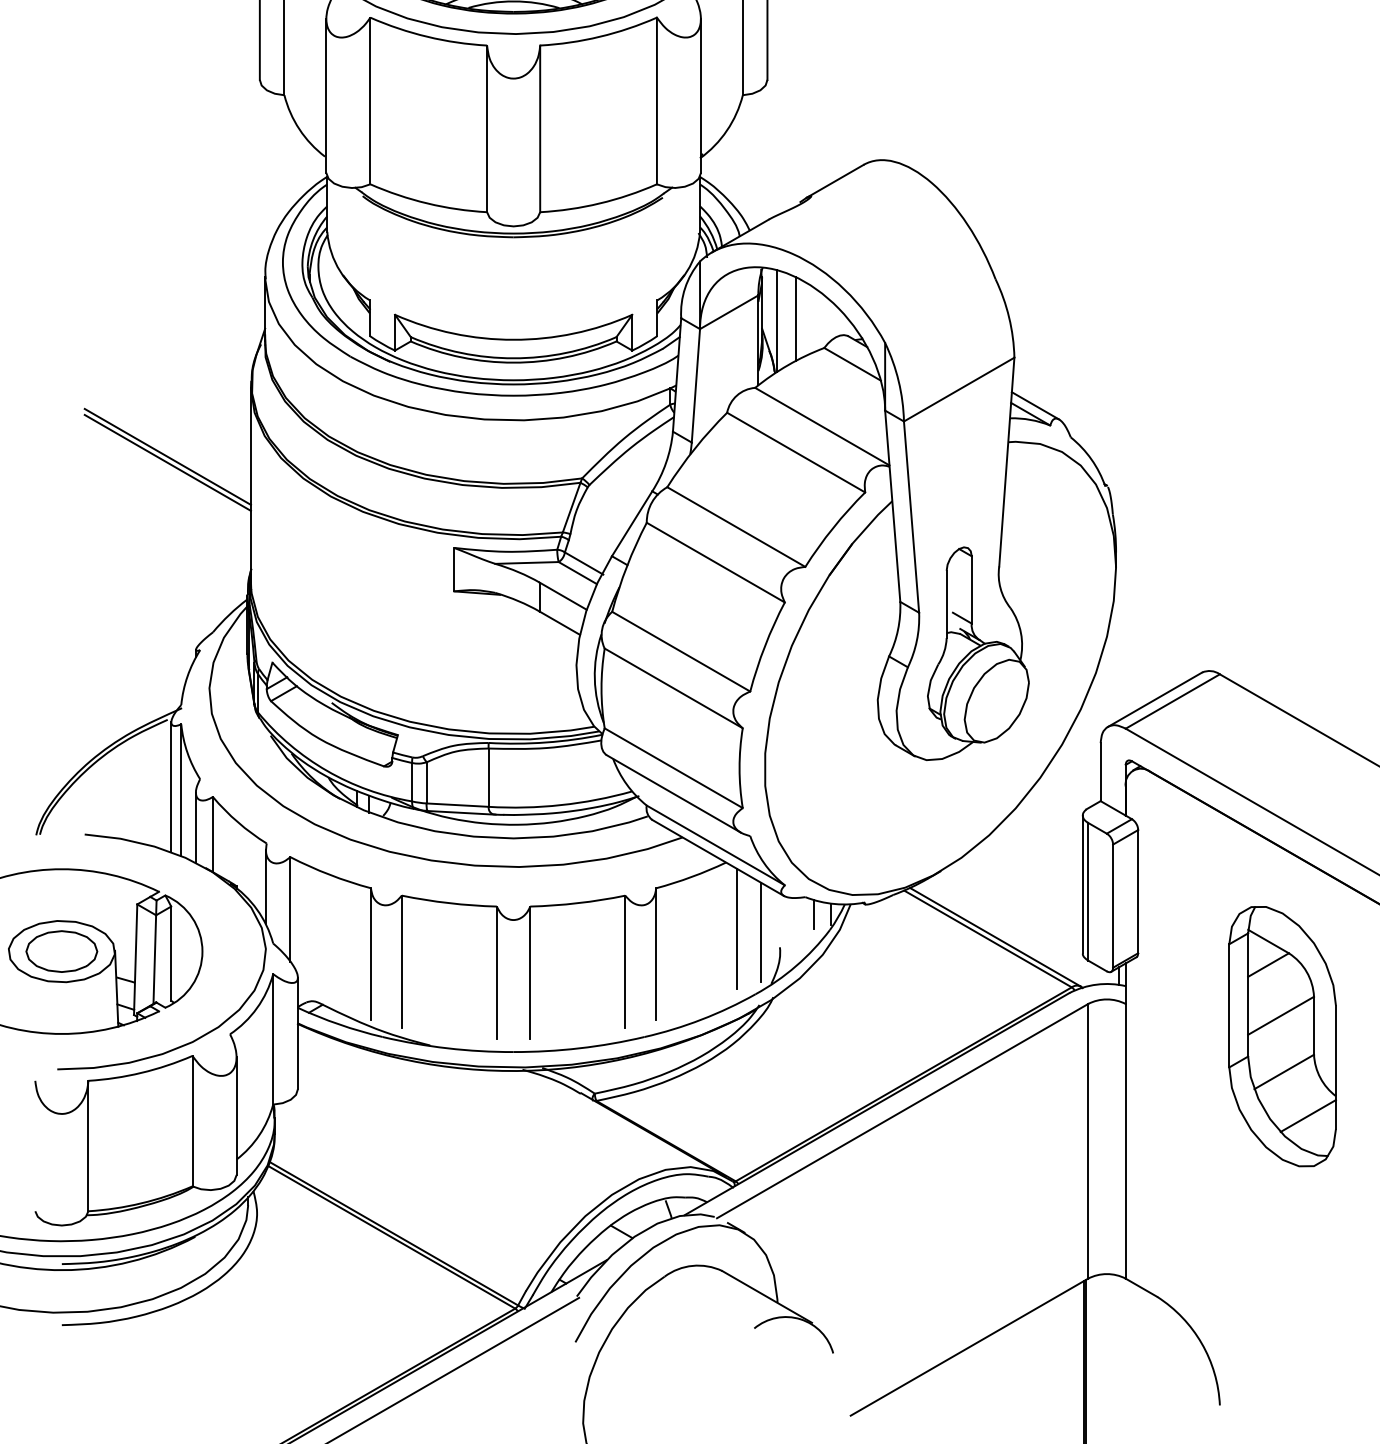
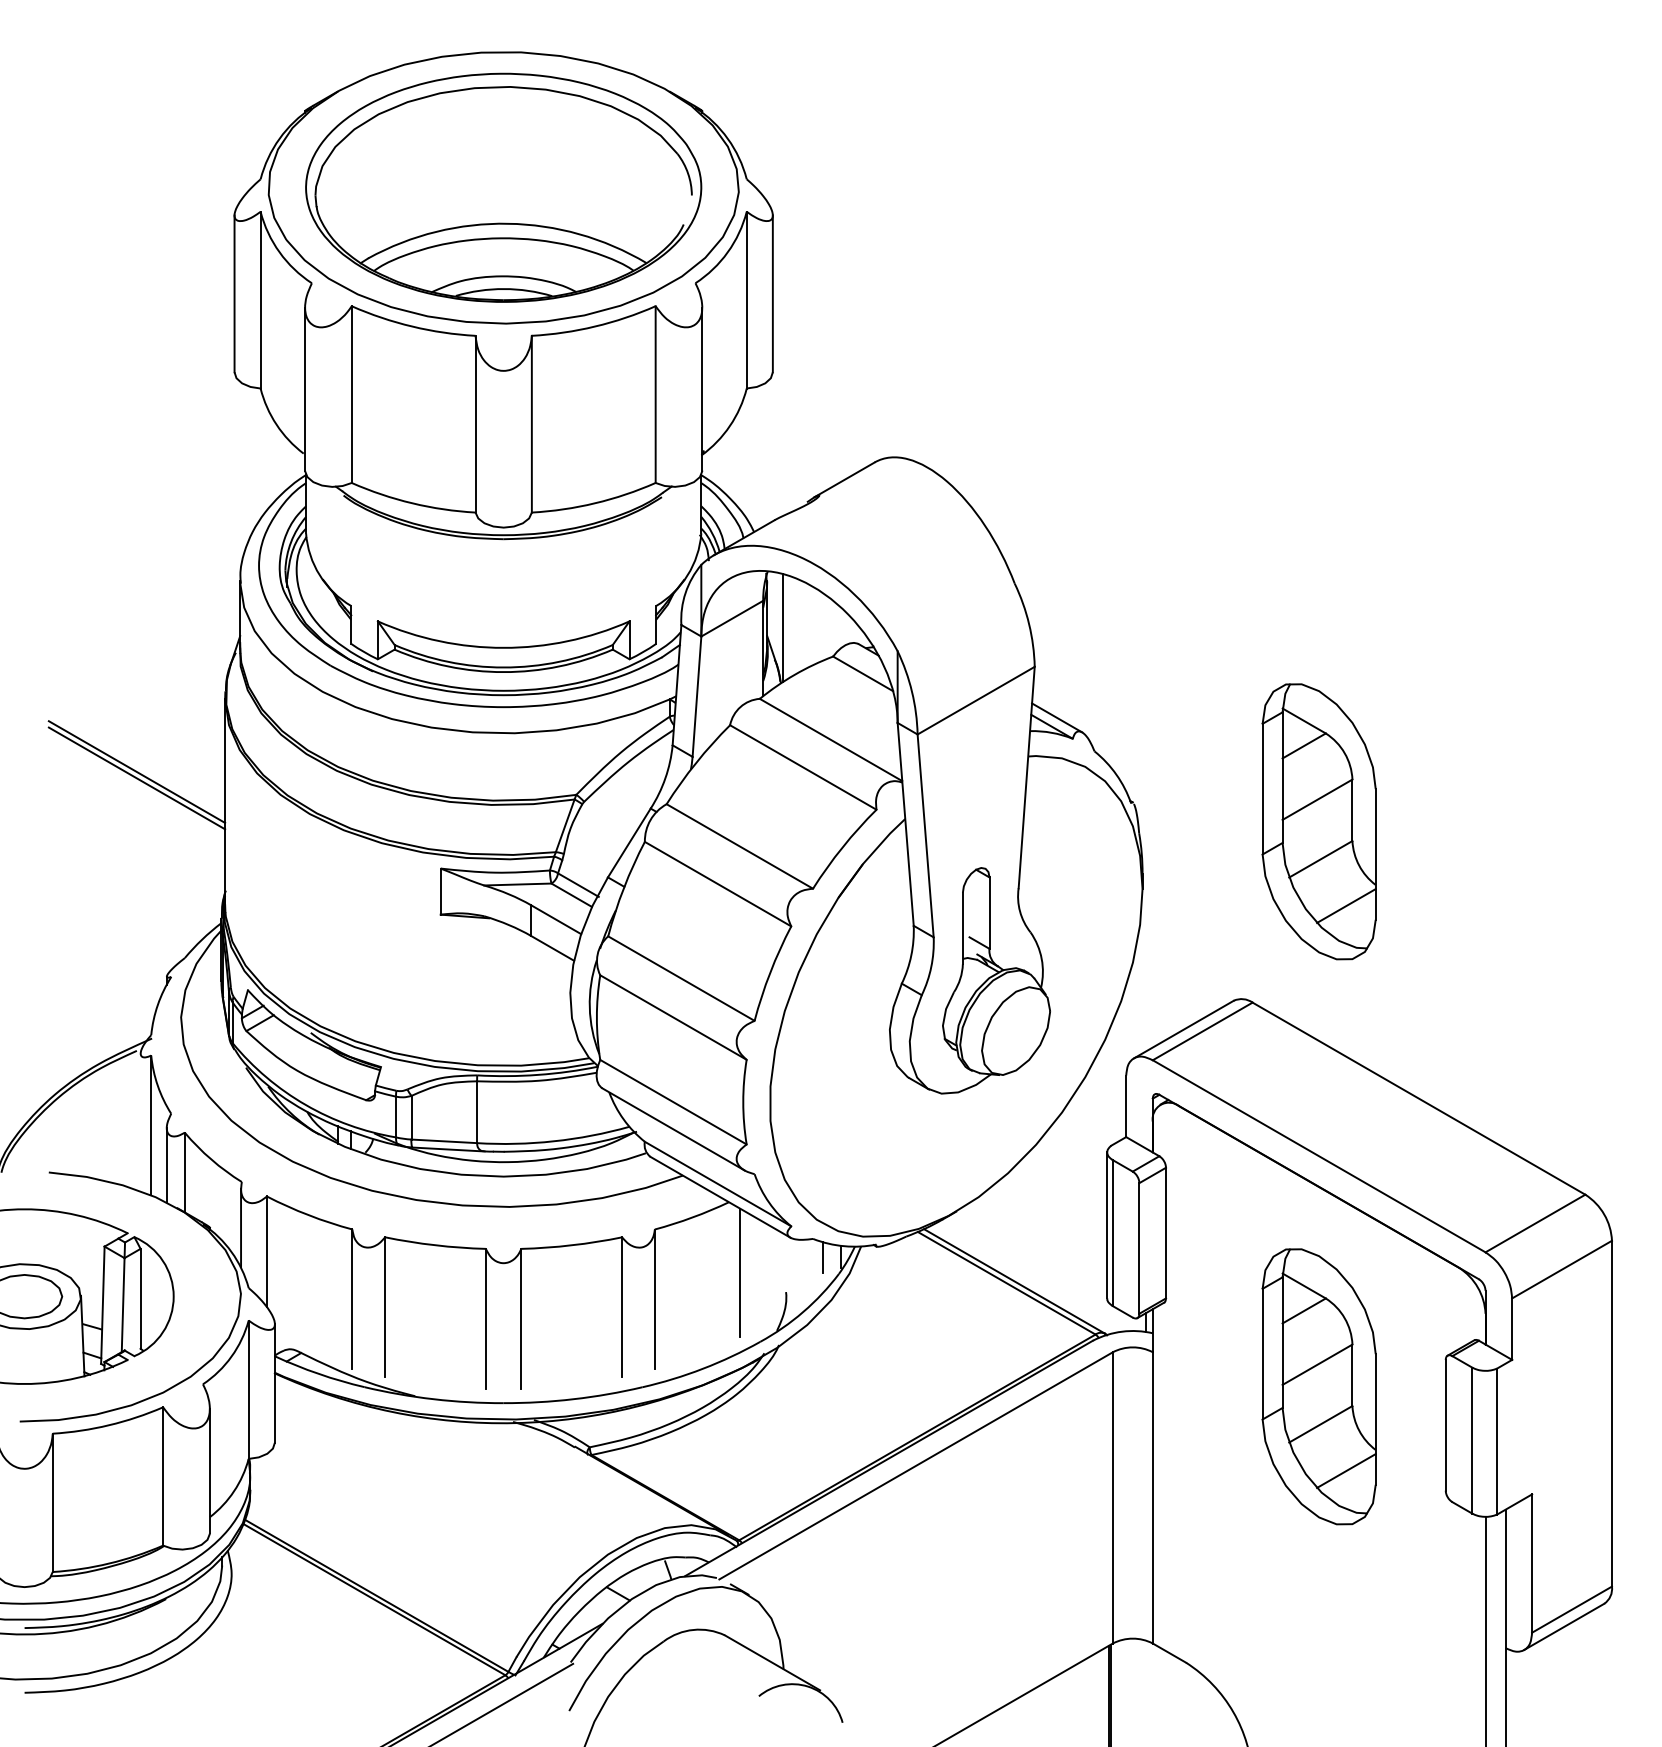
line: (796, 318) -> (803, 625), removed
part: (1282, 503) -> (1318, 821), added
line: (171, 787) -> (140, 1122), removed
line: (761, 931) -> (766, 1275), removed

